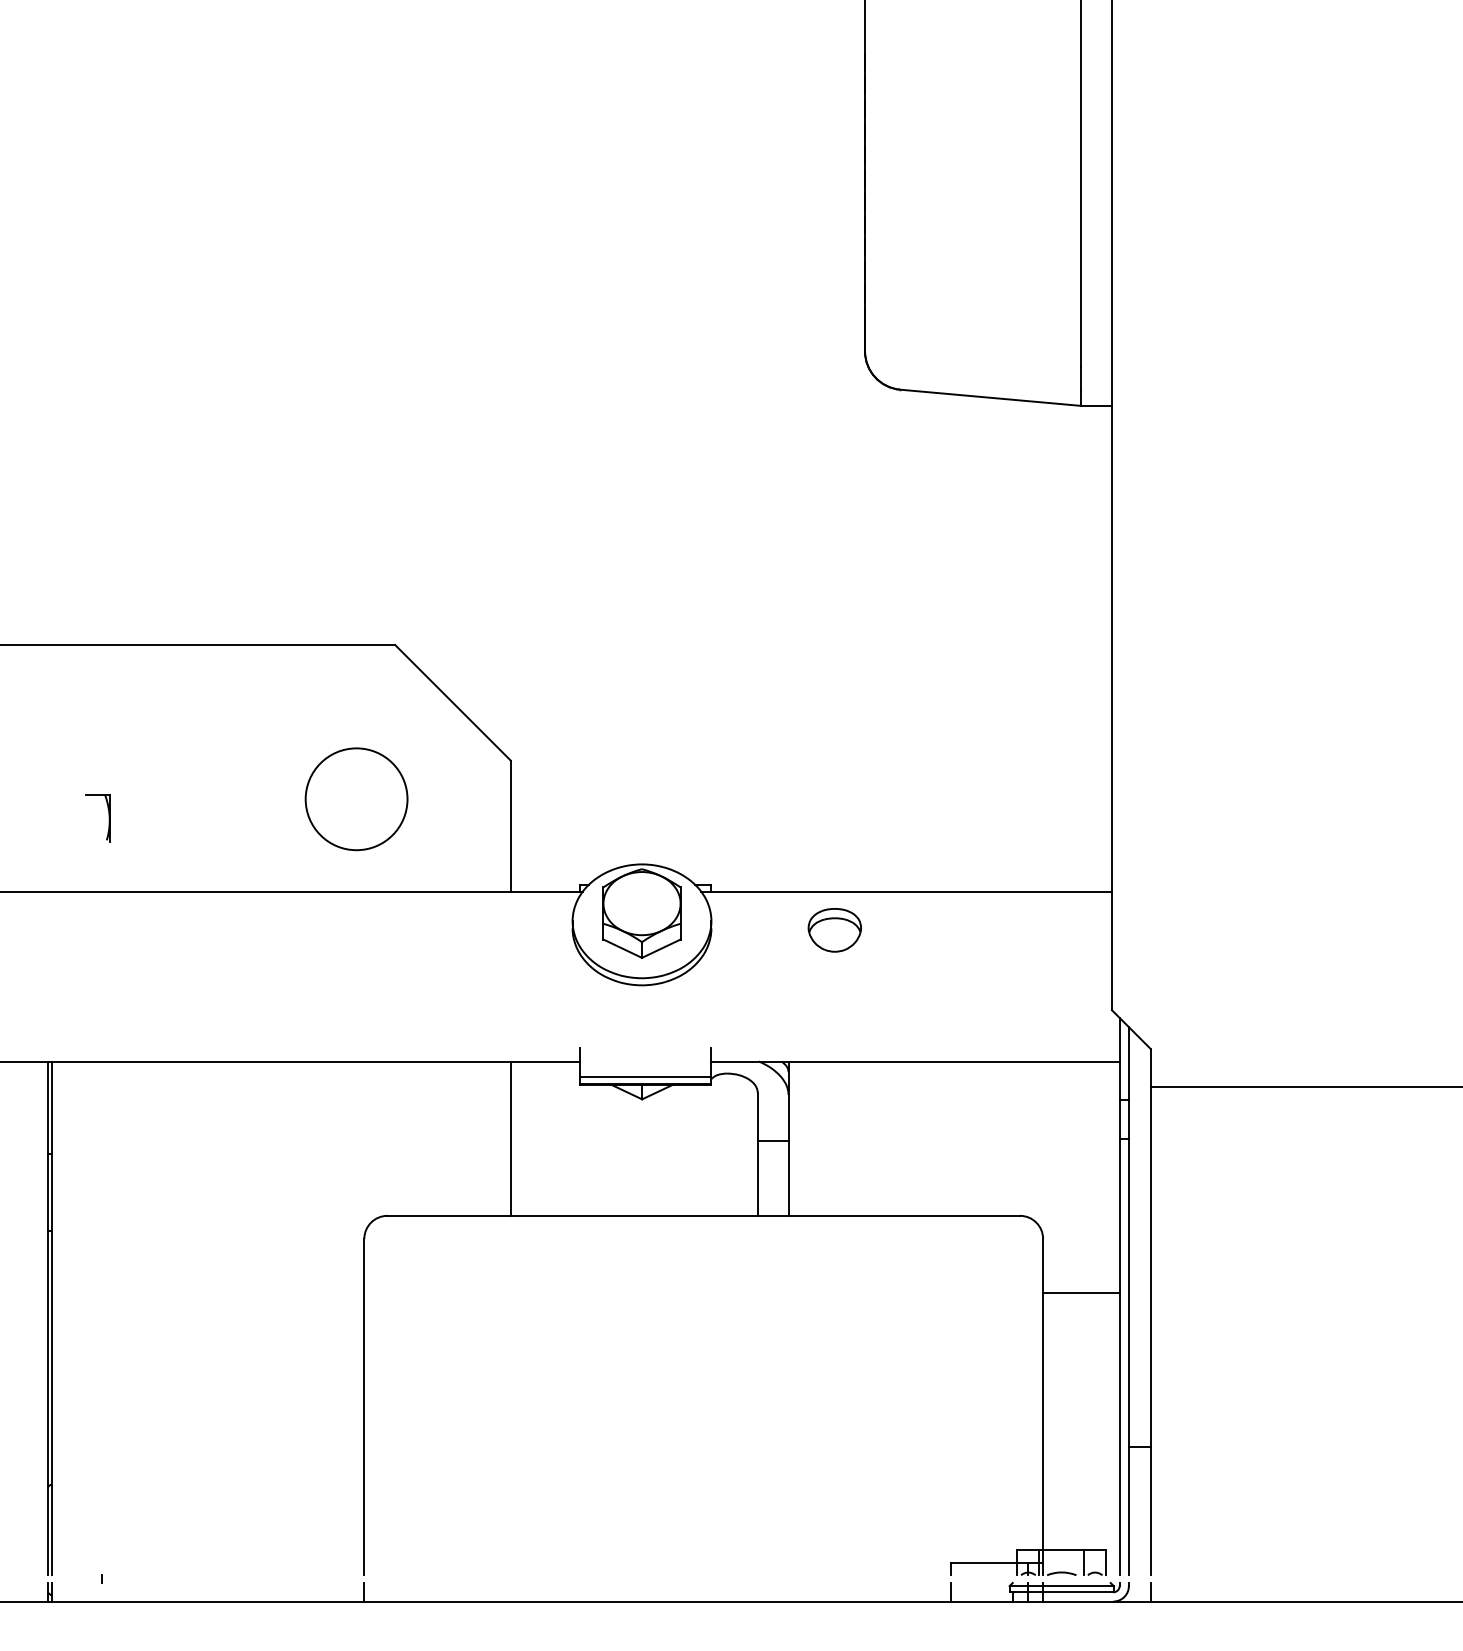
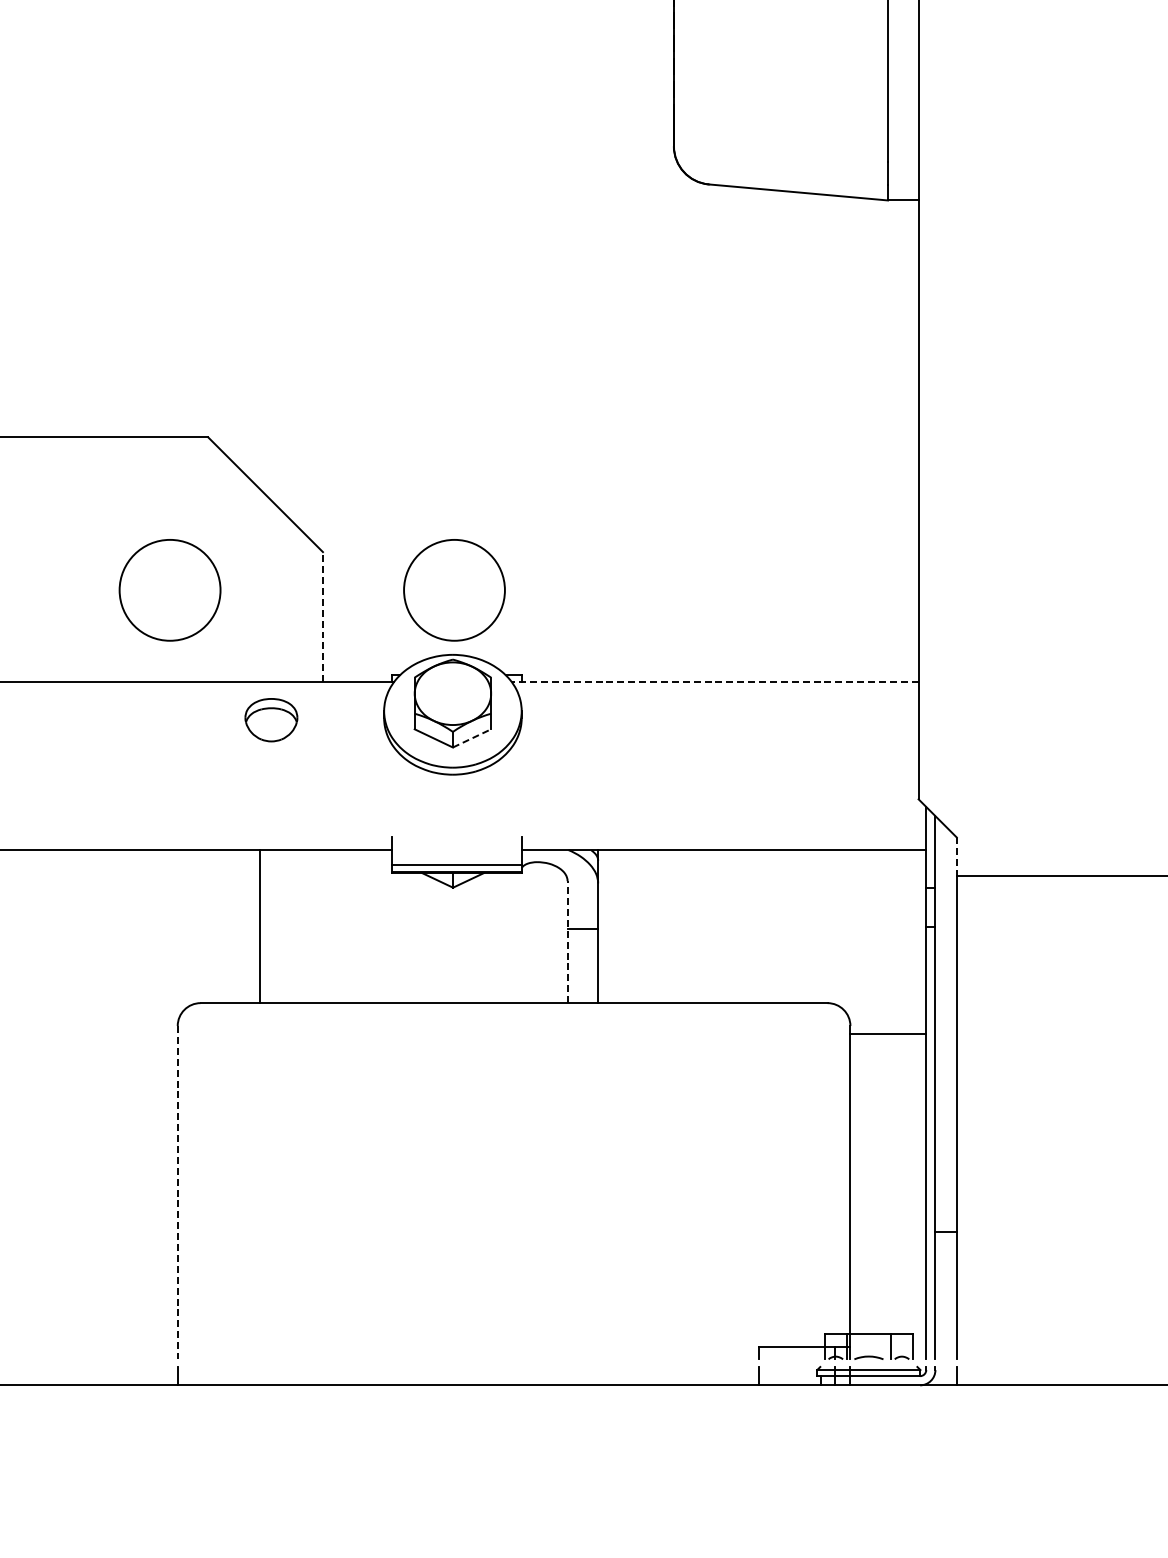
circle: (643, 799) -> (454, 590), added
line: (510, 826) -> (322, 617), solid -> dashed
line: (906, 891) -> (715, 681), solid -> dashed
part: (834, 930) -> (271, 720), moved
line: (661, 948) -> (472, 738), solid -> dashed
line: (1150, 1068) -> (956, 857), solid -> dashed
line: (510, 1138) -> (259, 926), moved
line: (757, 1154) -> (567, 942), solid -> dashed
line: (1081, 1292) -> (888, 1033), moved
line: (364, 1407) -> (177, 1193), solid -> dashed

